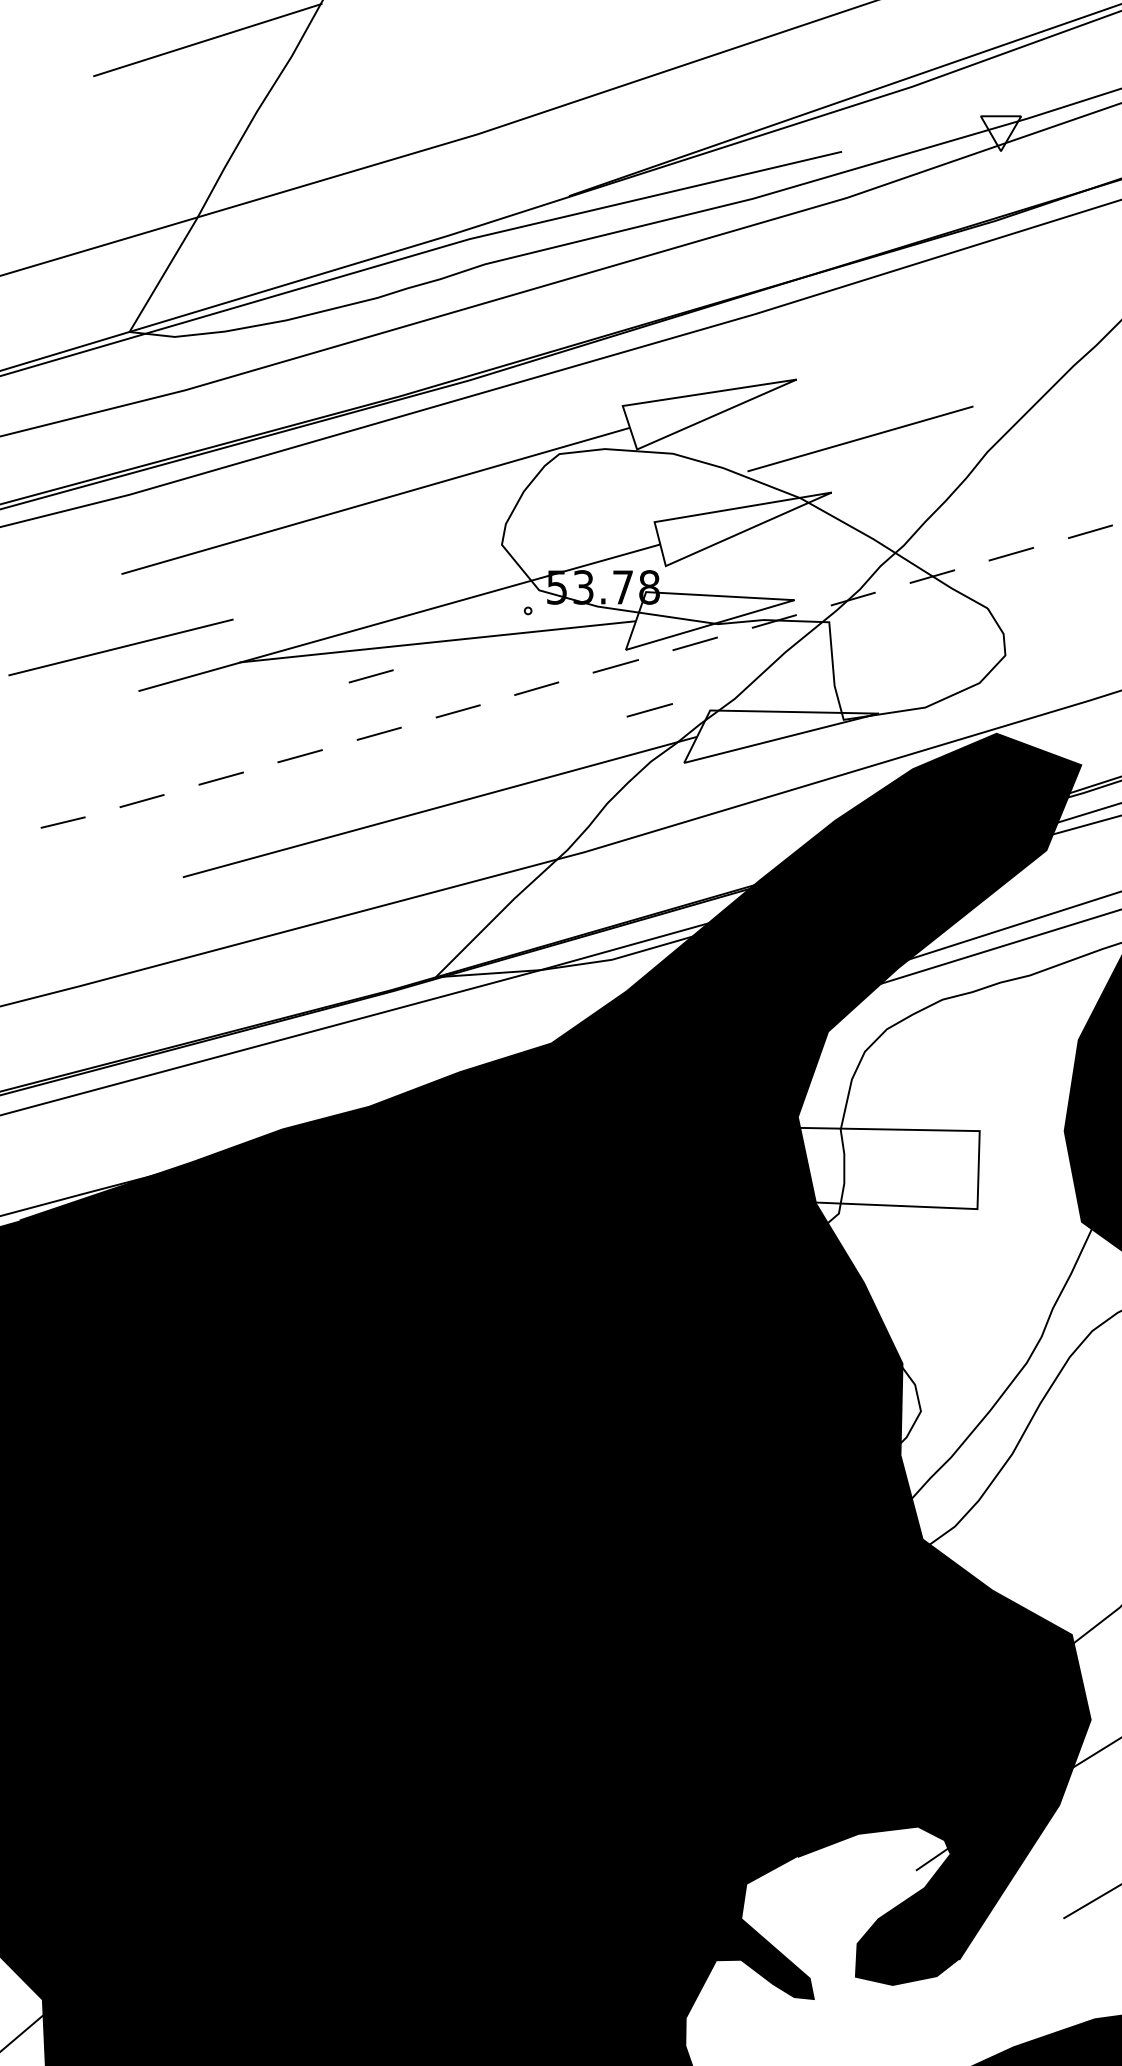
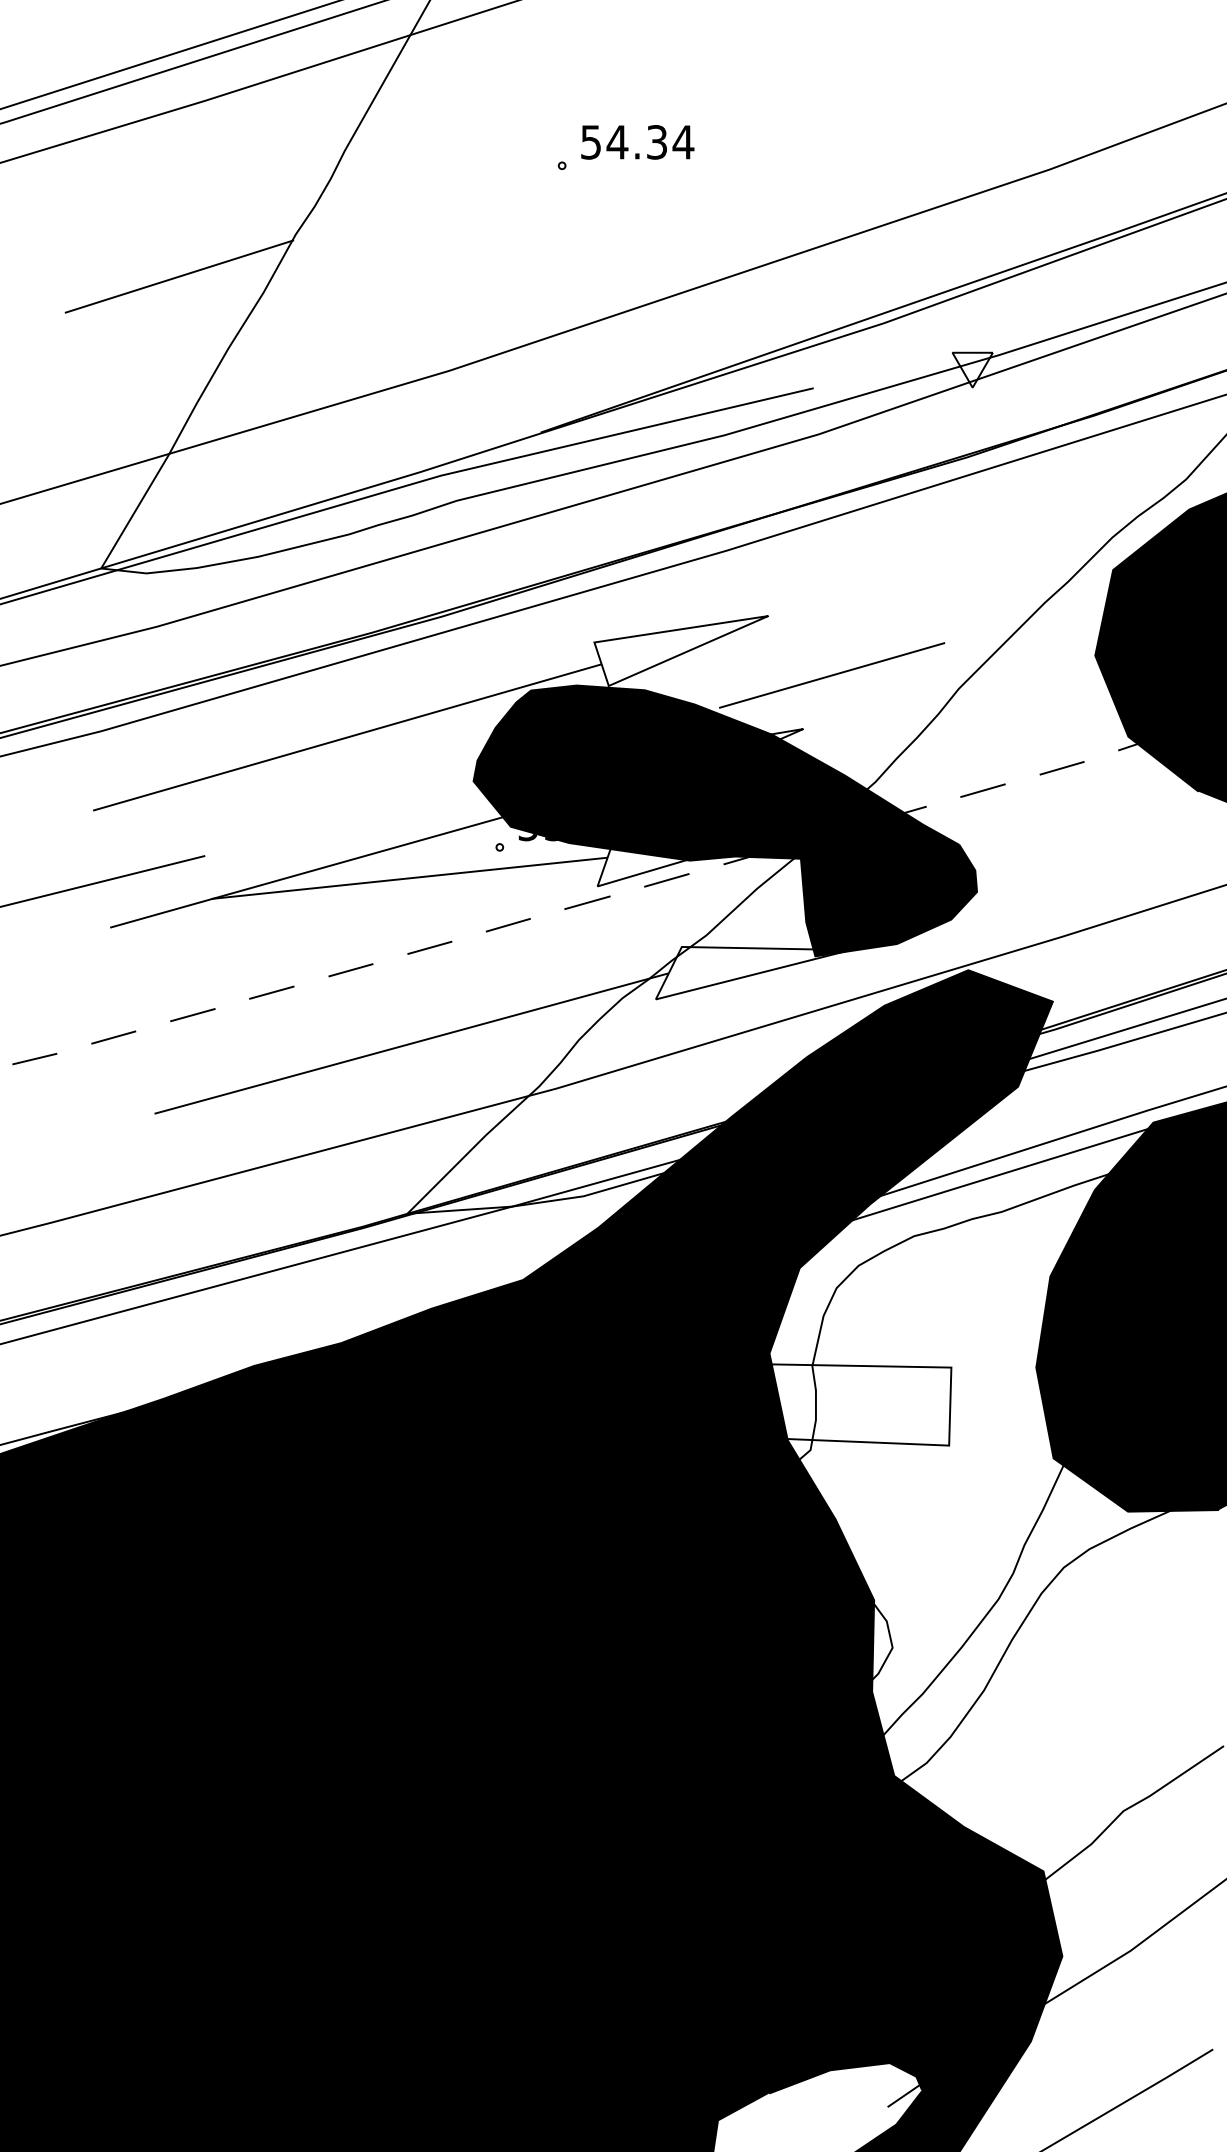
fill: (753, 584) -> (725, 820), added
line: (370, 676) -> (342, 912), removed
line: (649, 710) -> (621, 946), removed

